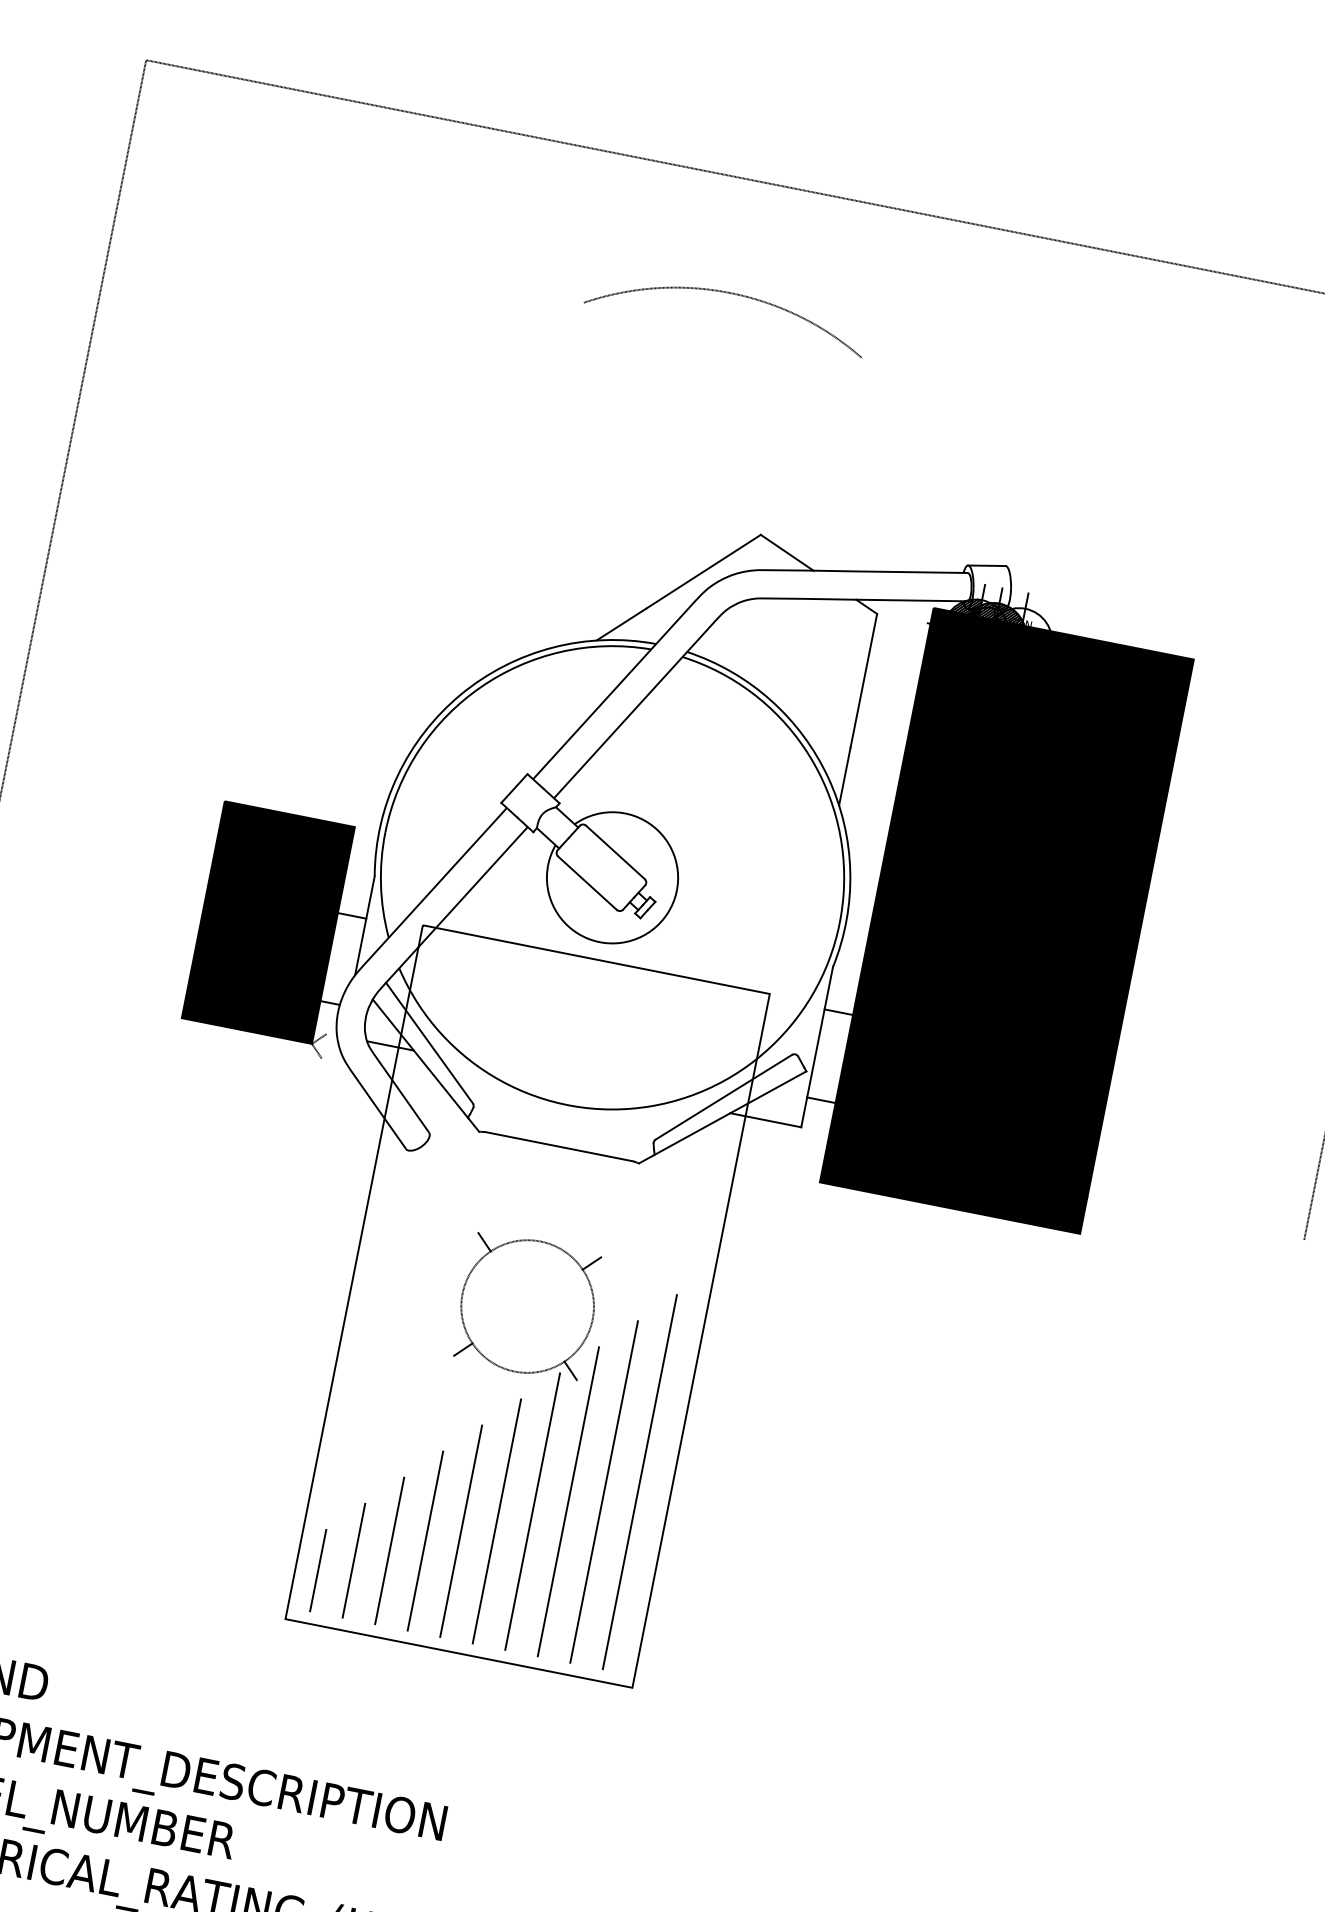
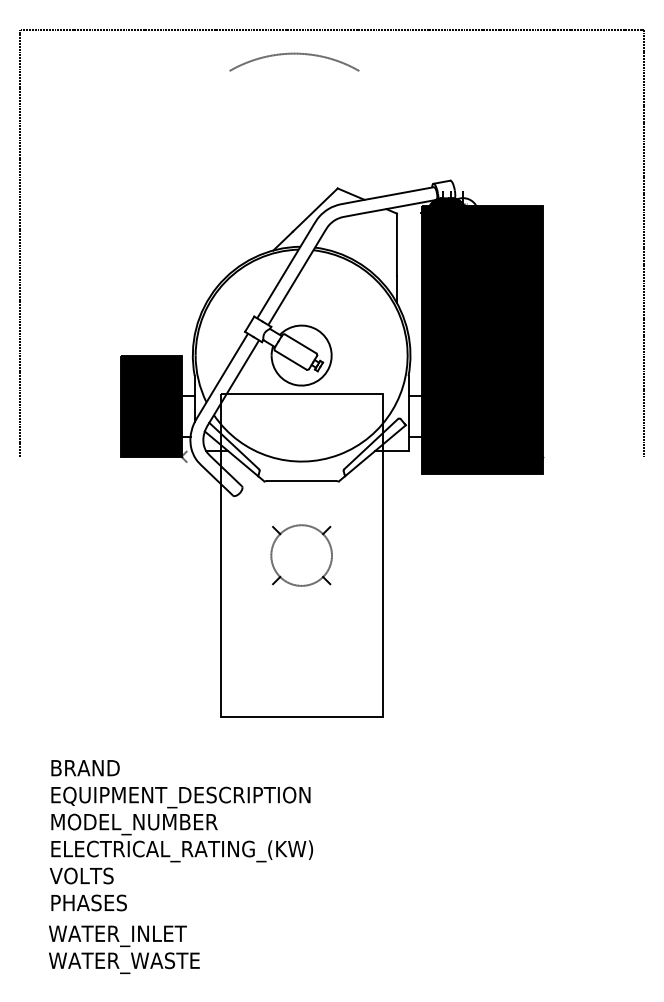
arc: (729, 294) -> (294, 54), moved
hatch: (493, 1453) -> (299, 624), removed

